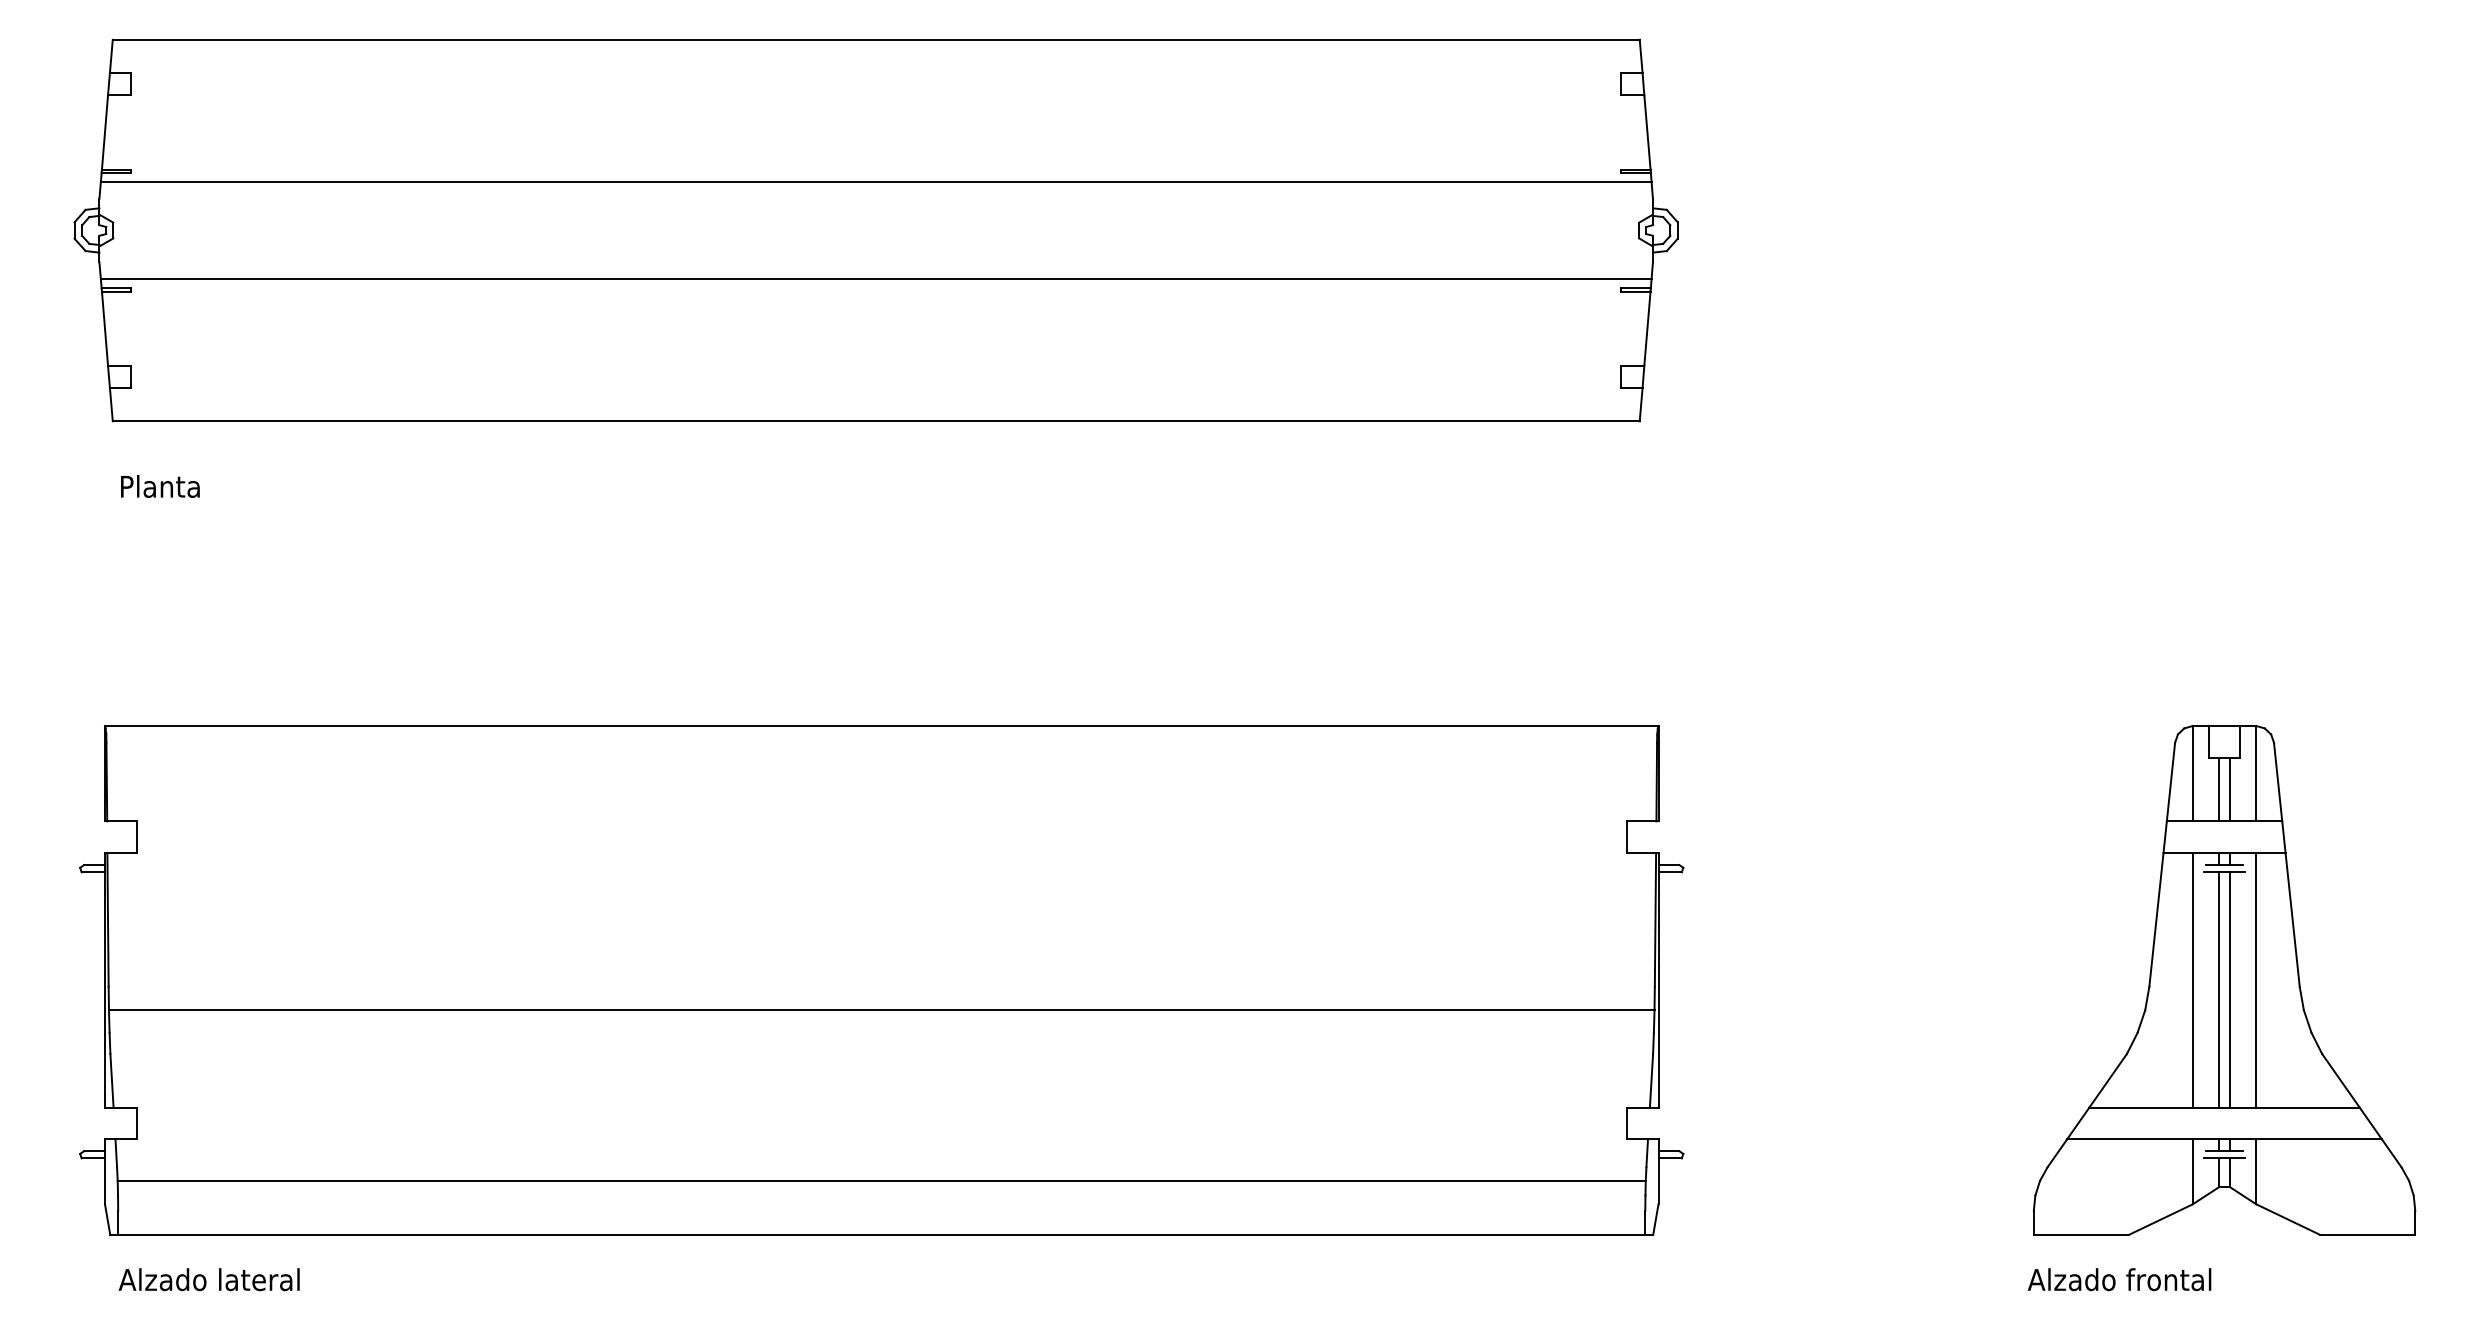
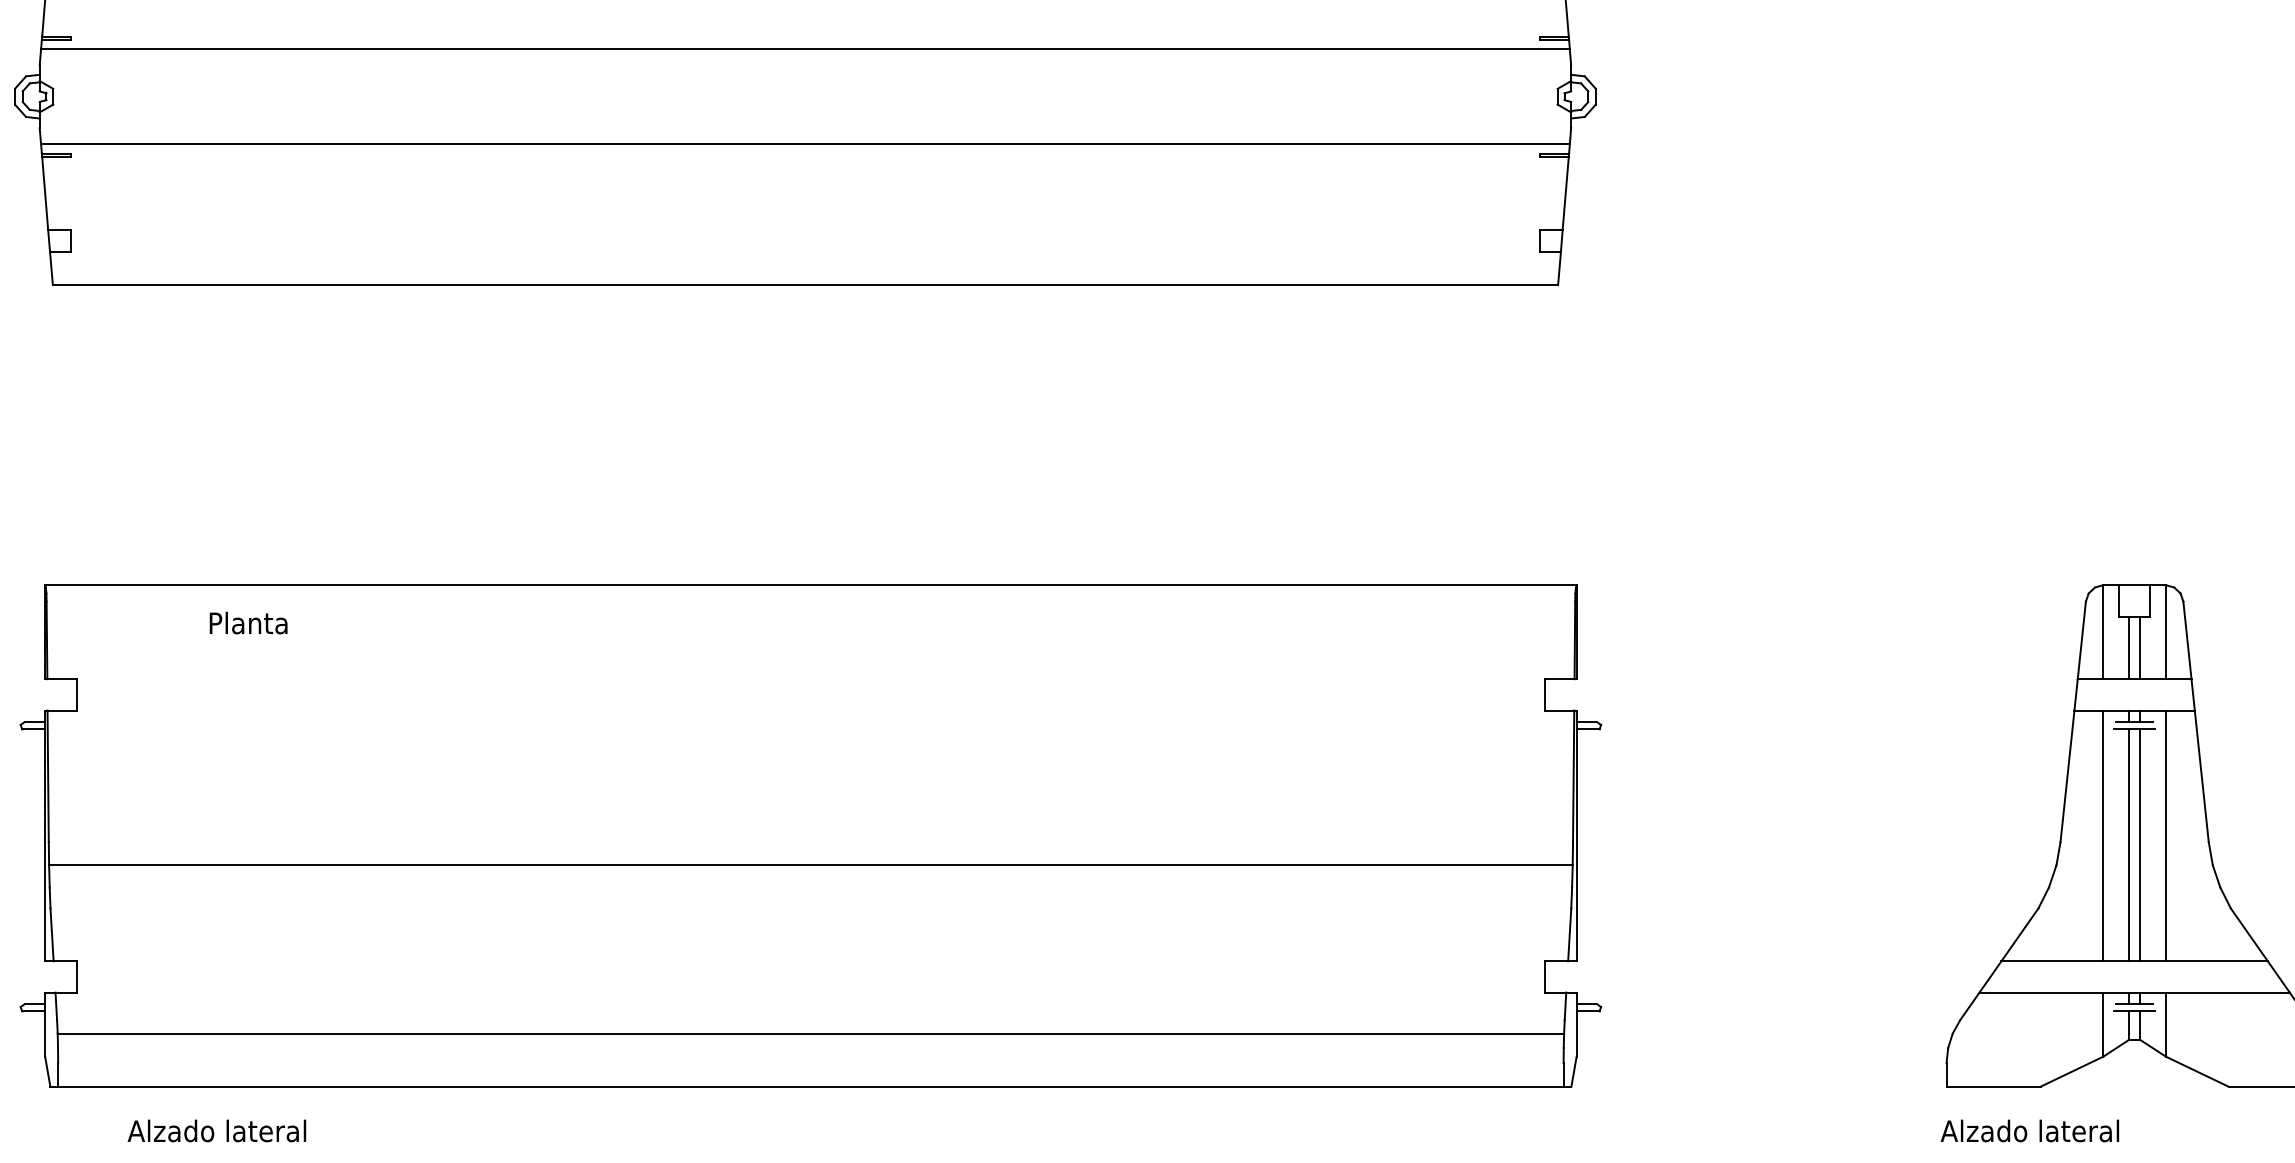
text: (160, 486) -> (248, 623), moved
text: (208, 1279) -> (216, 1130), moved
text: (2168, 1279) -> (2079, 1130), Alzado frontal -> Alzado lateral

